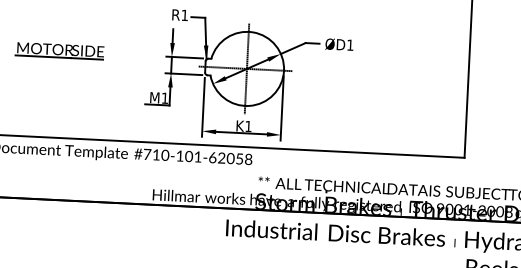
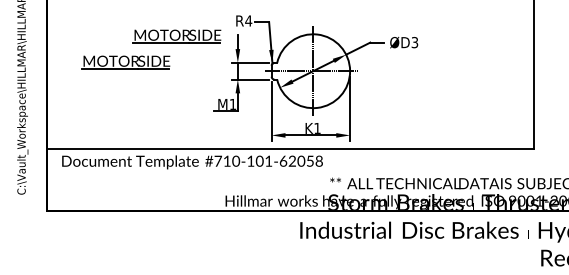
text: (184, 14) -> (248, 20), R1 -> R4
part: (111, 27) -> (176, 36), added
text: (349, 45) -> (414, 42), ØD1 -> ØD3

